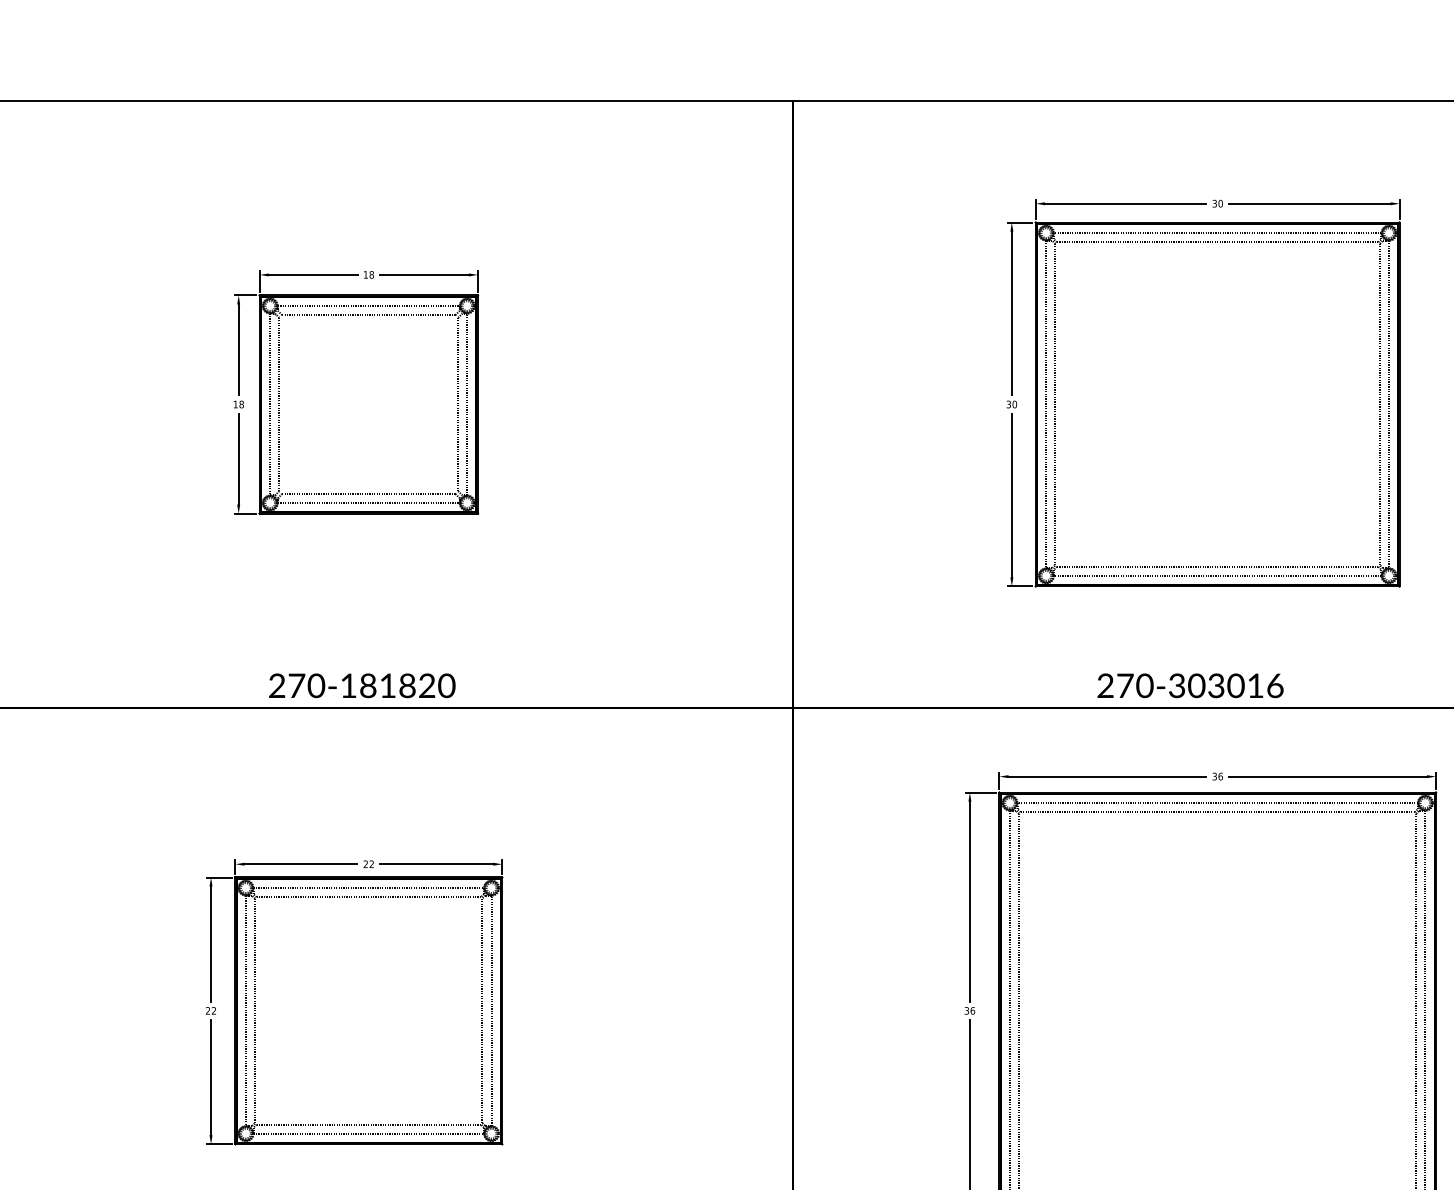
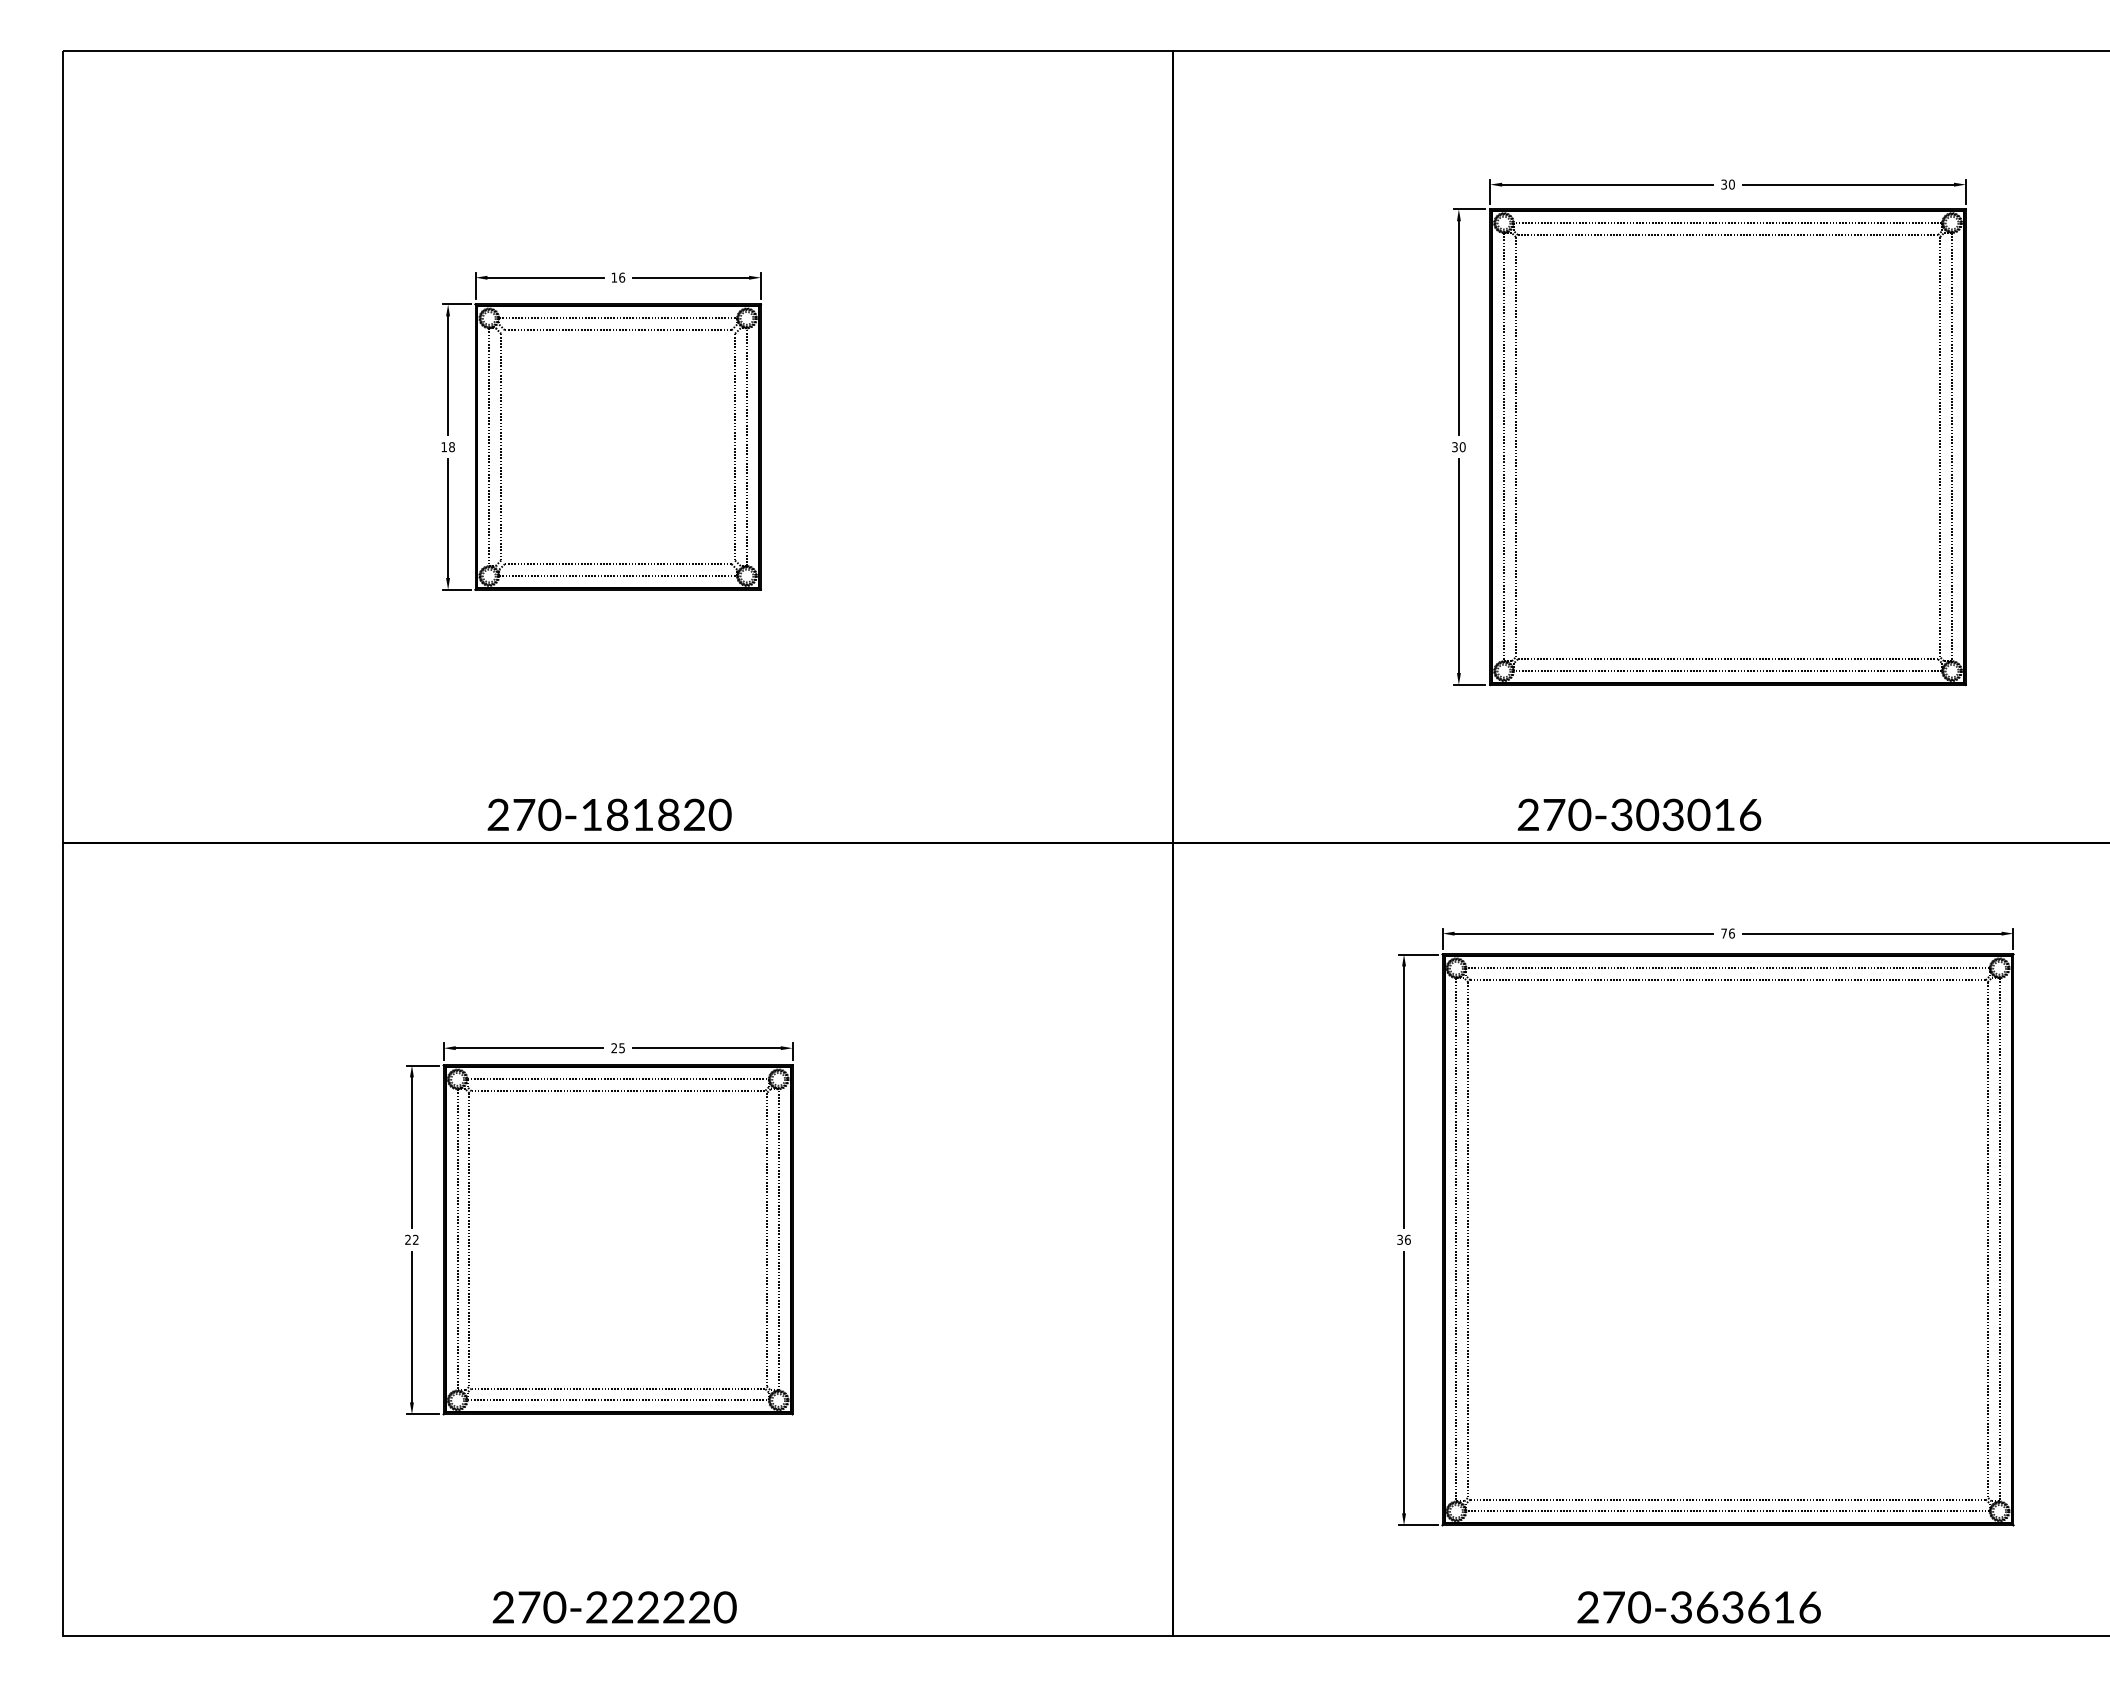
text: (372, 274) -> (622, 277), 18 -> 16
text: (1190, 685) -> (1639, 814), moved
text: (1214, 776) -> (1723, 933), 36 -> 76
text: (371, 864) -> (621, 1048), 22 -> 25

